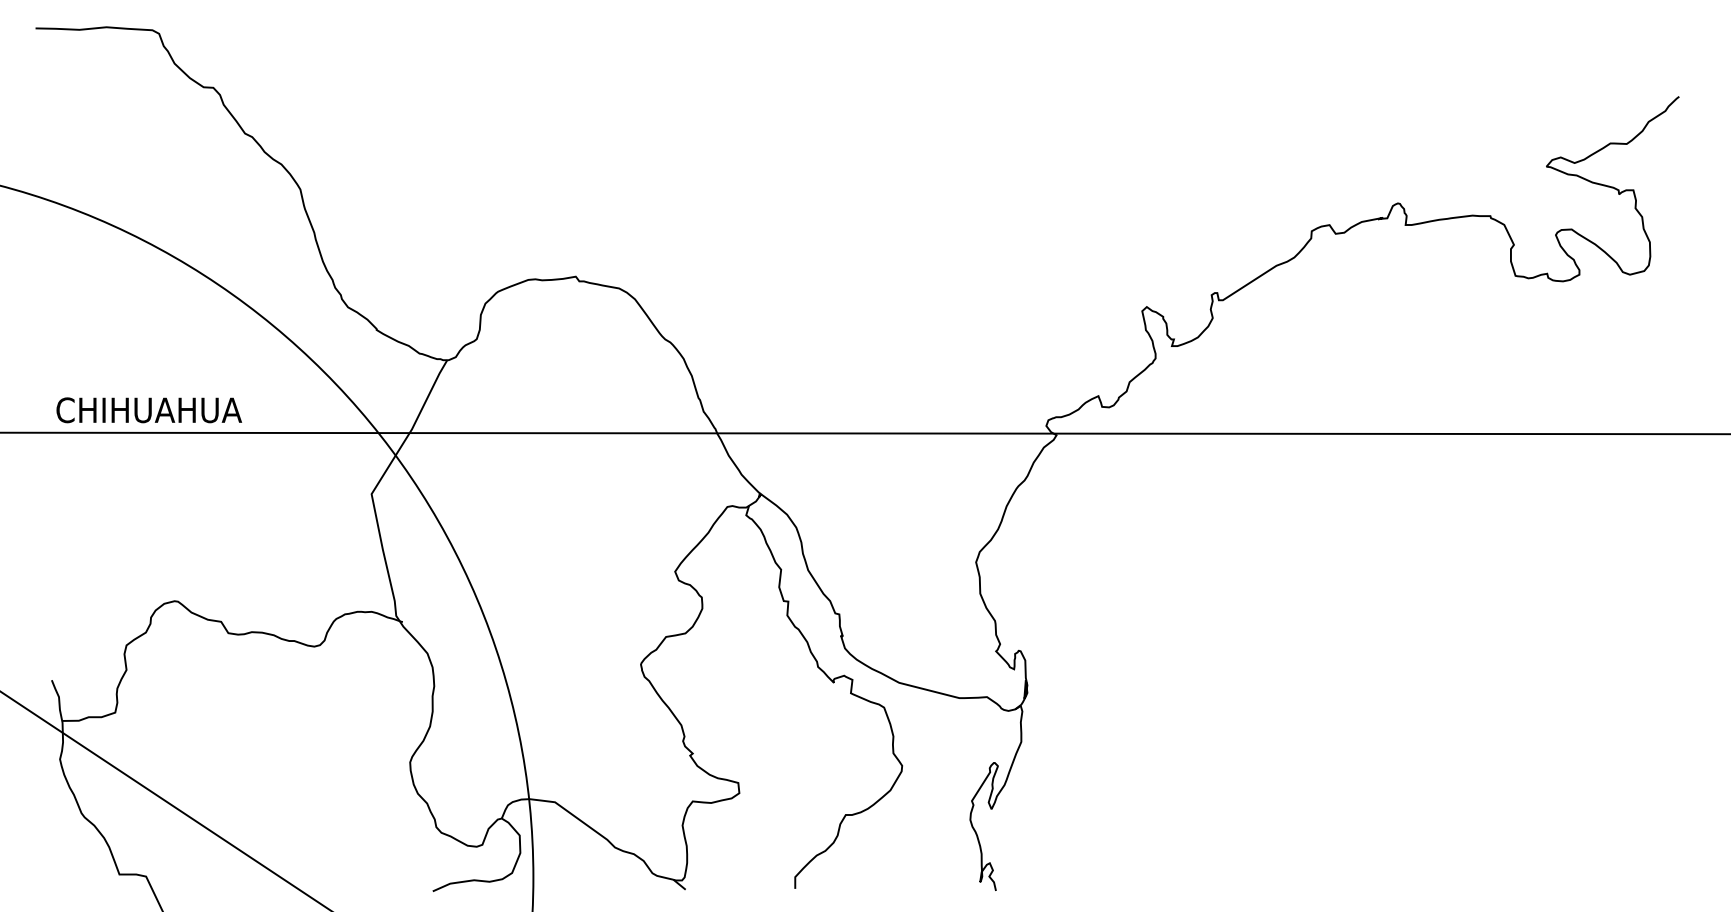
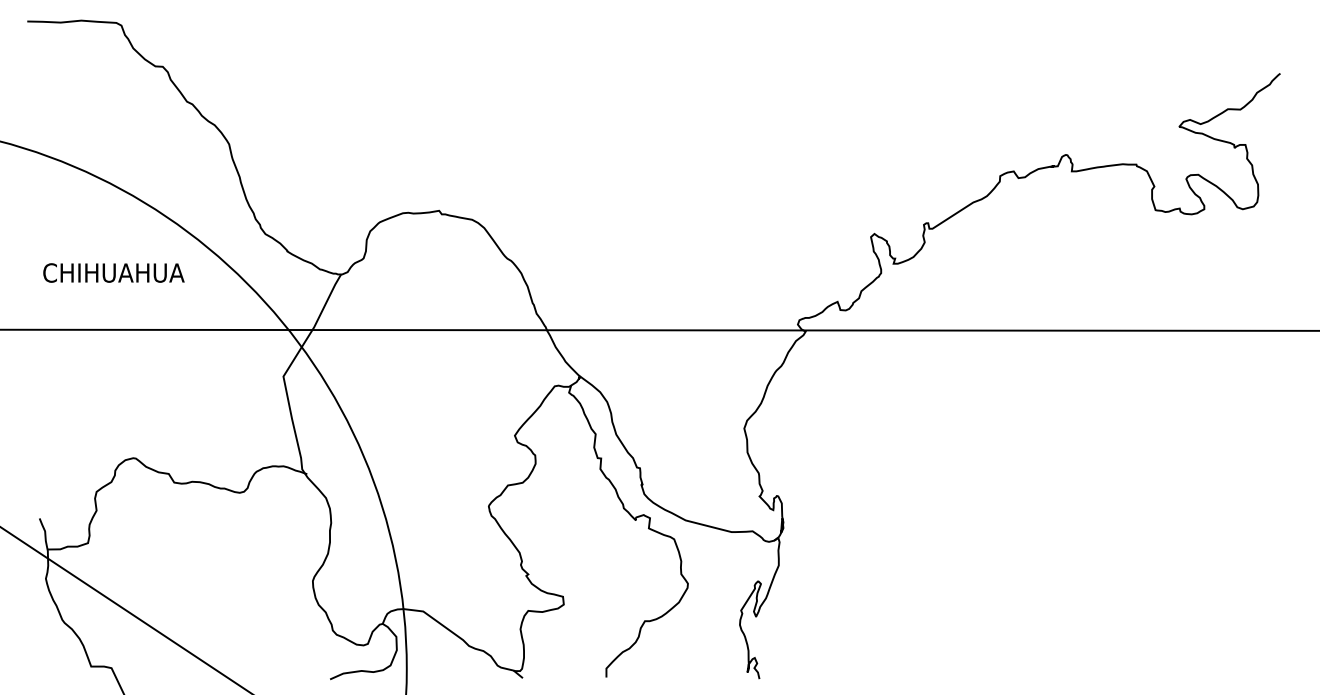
text: (148, 410) -> (113, 273), moved

